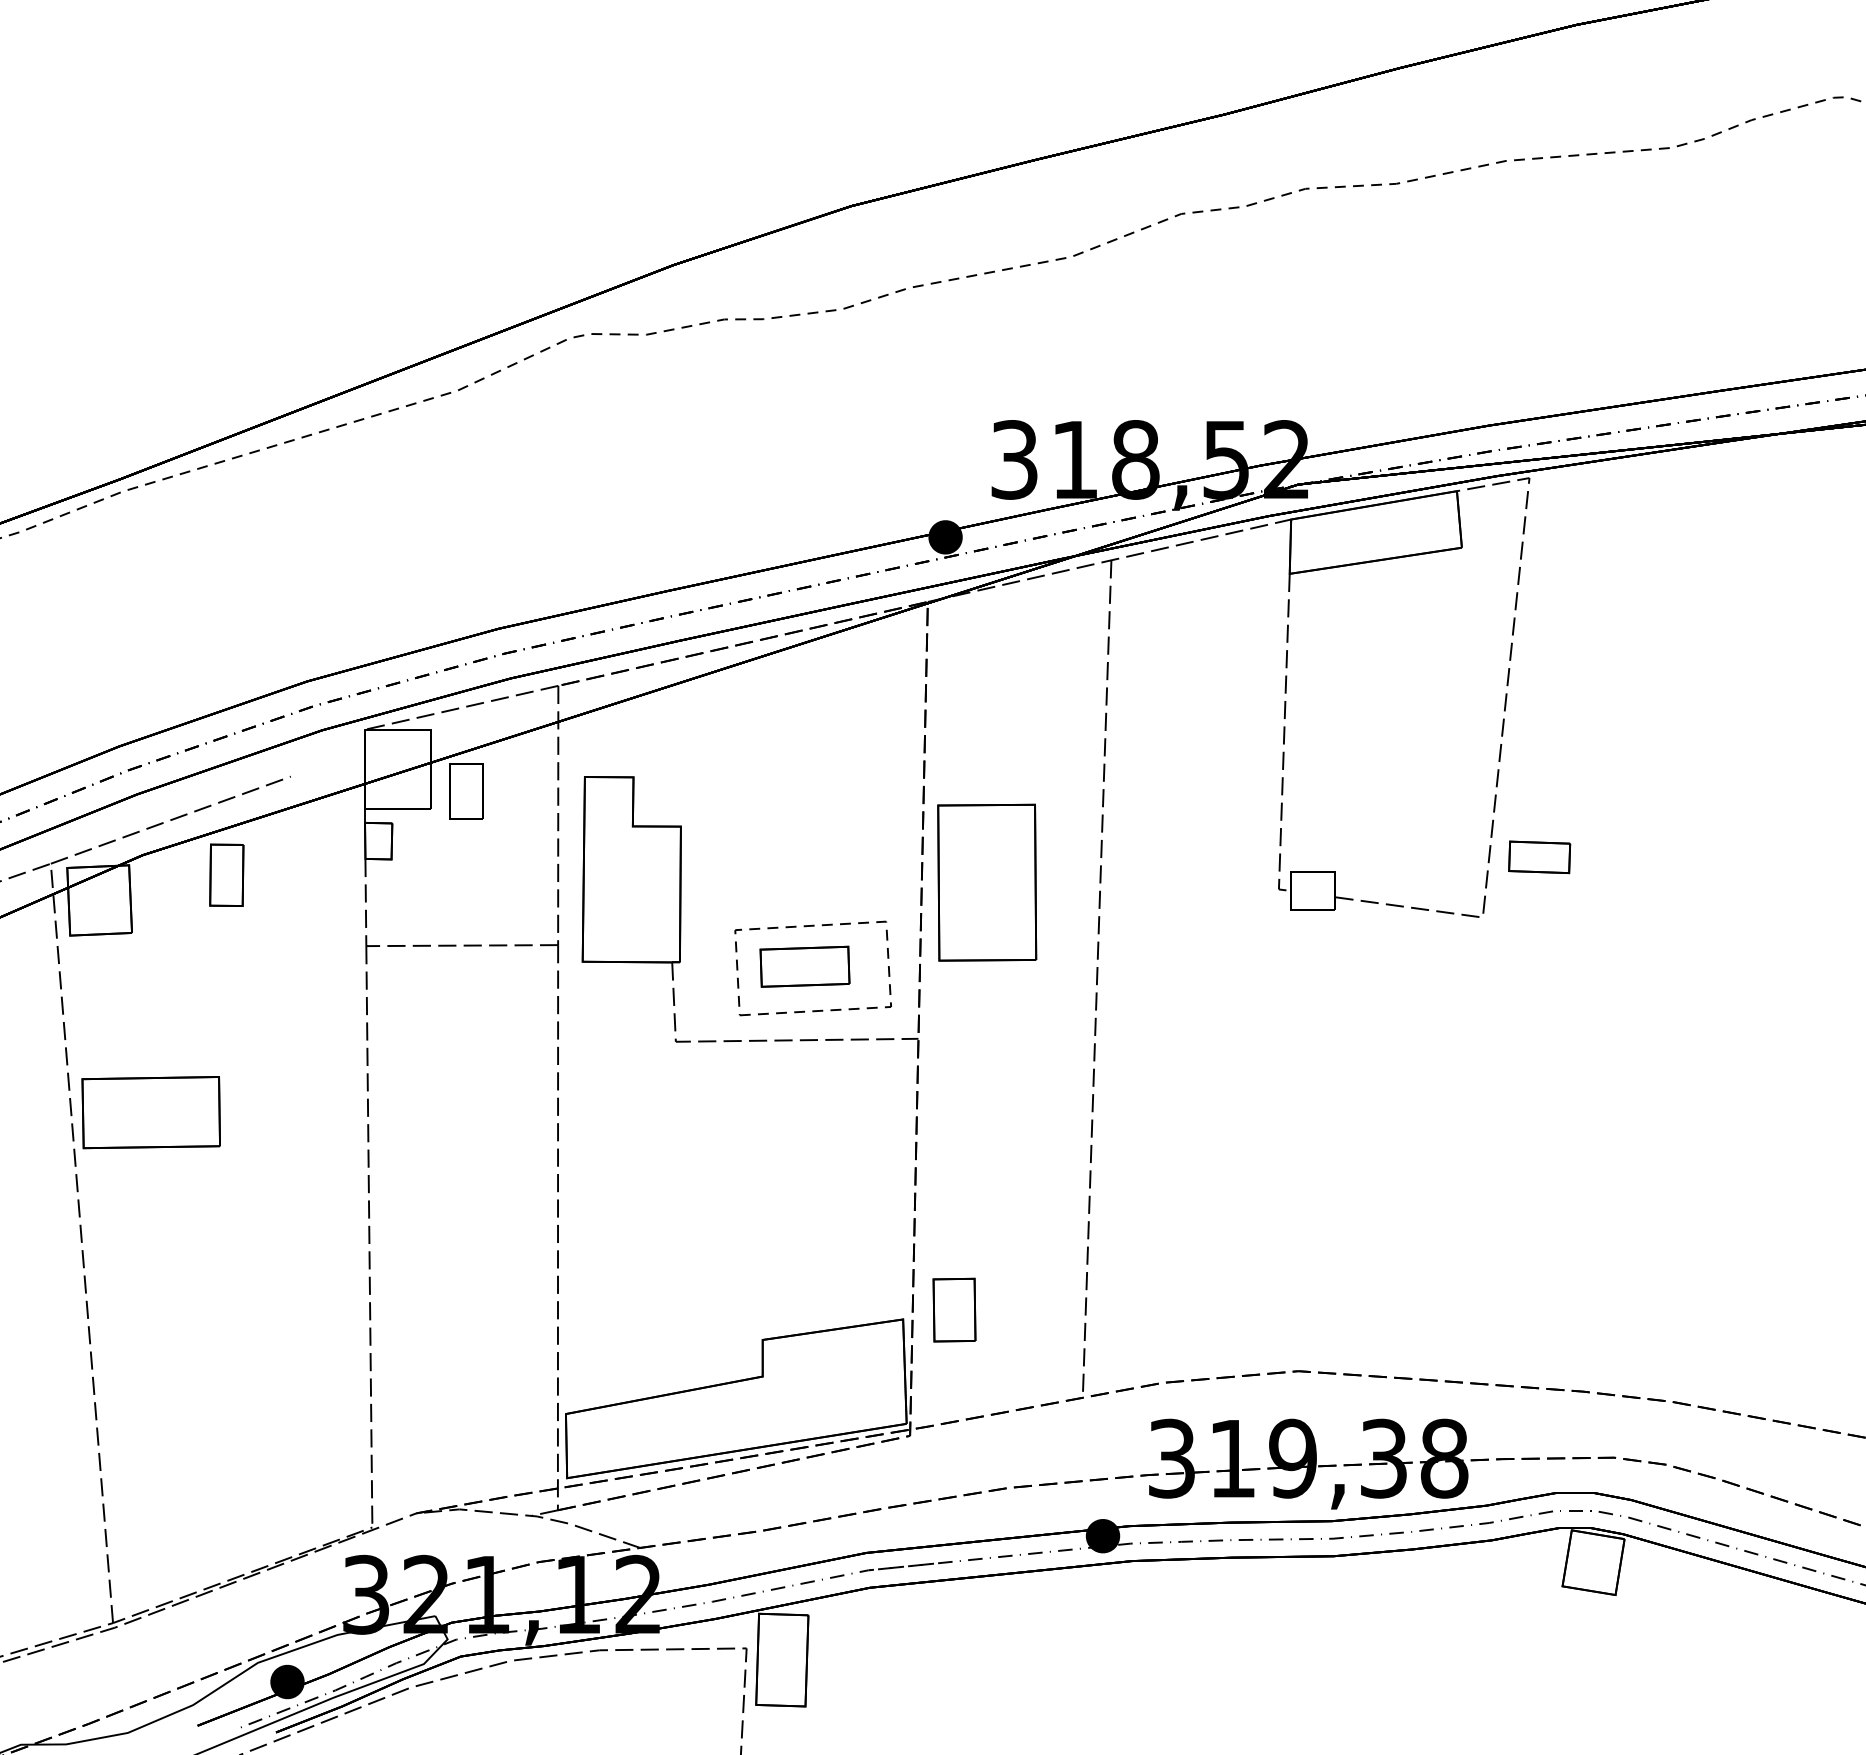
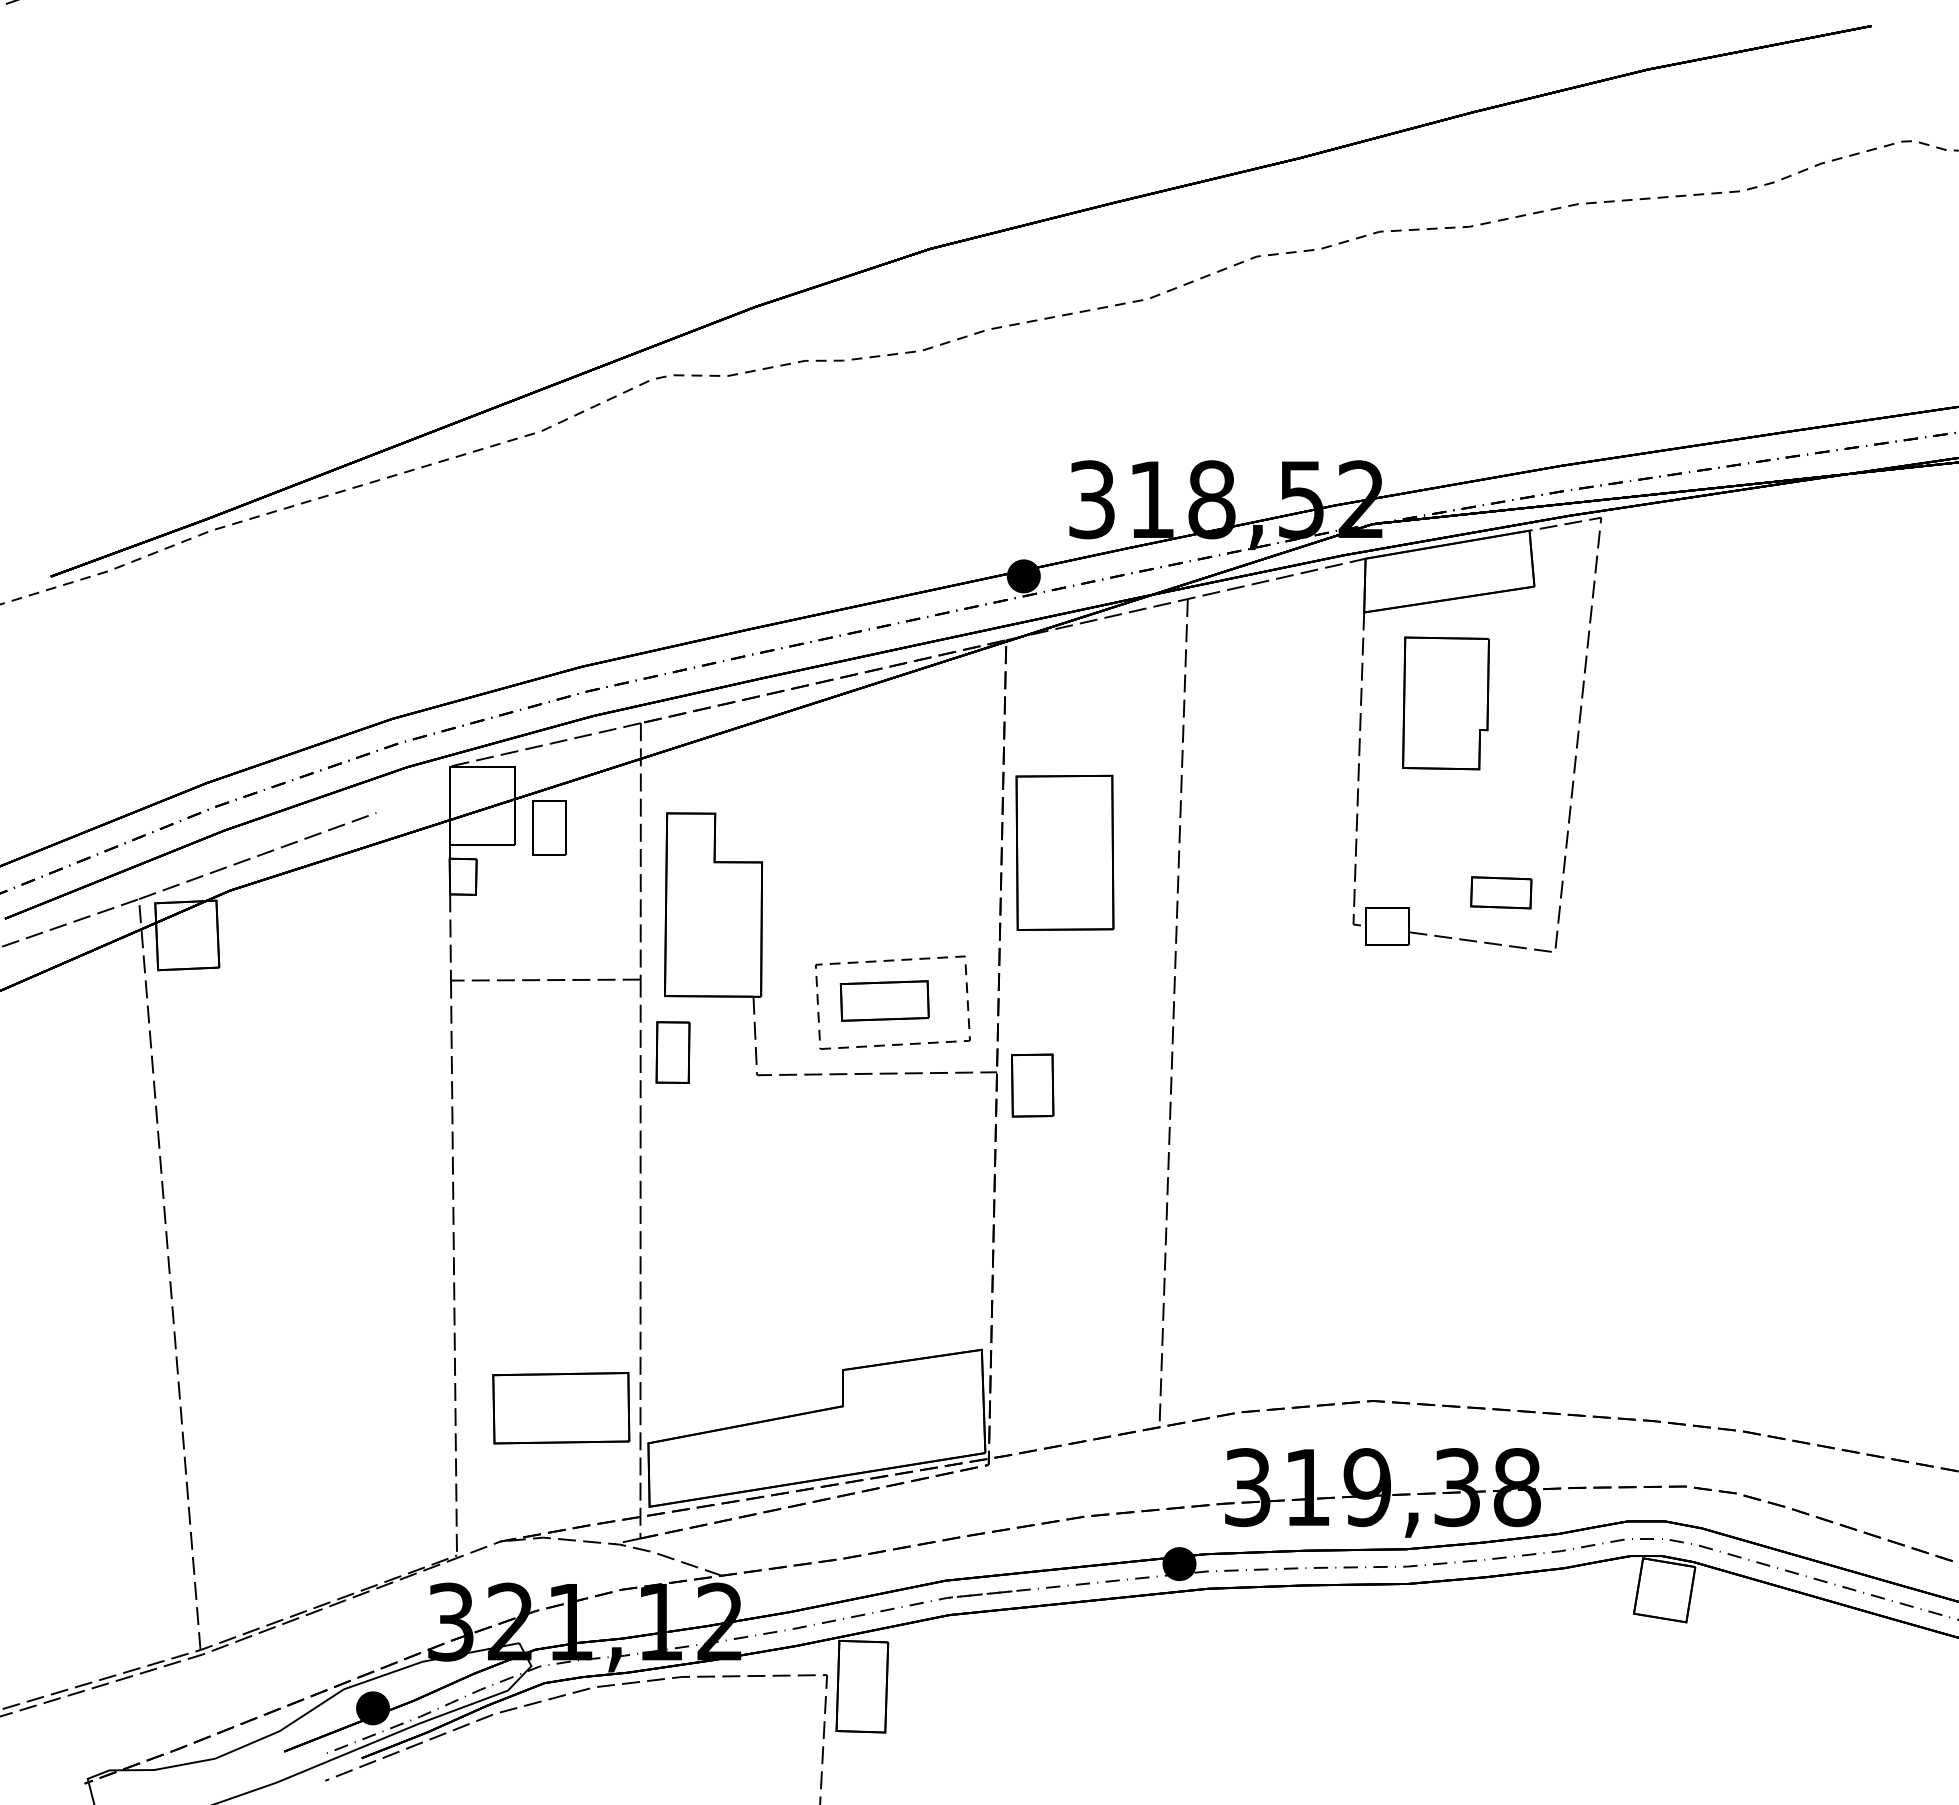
part: (1371, 665) -> (1445, 703), added
part: (1539, 857) -> (1501, 892), moved
part: (226, 875) -> (672, 1052), moved
part: (986, 882) -> (1064, 852), moved
part: (151, 1112) -> (561, 1408), moved
part: (954, 1310) -> (1032, 1085), moved

